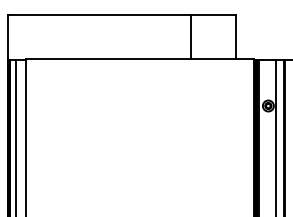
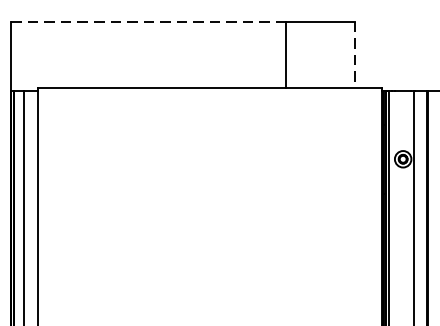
line: (98, 14) -> (147, 21), solid -> dashed
line: (236, 37) -> (355, 56), solid -> dashed

